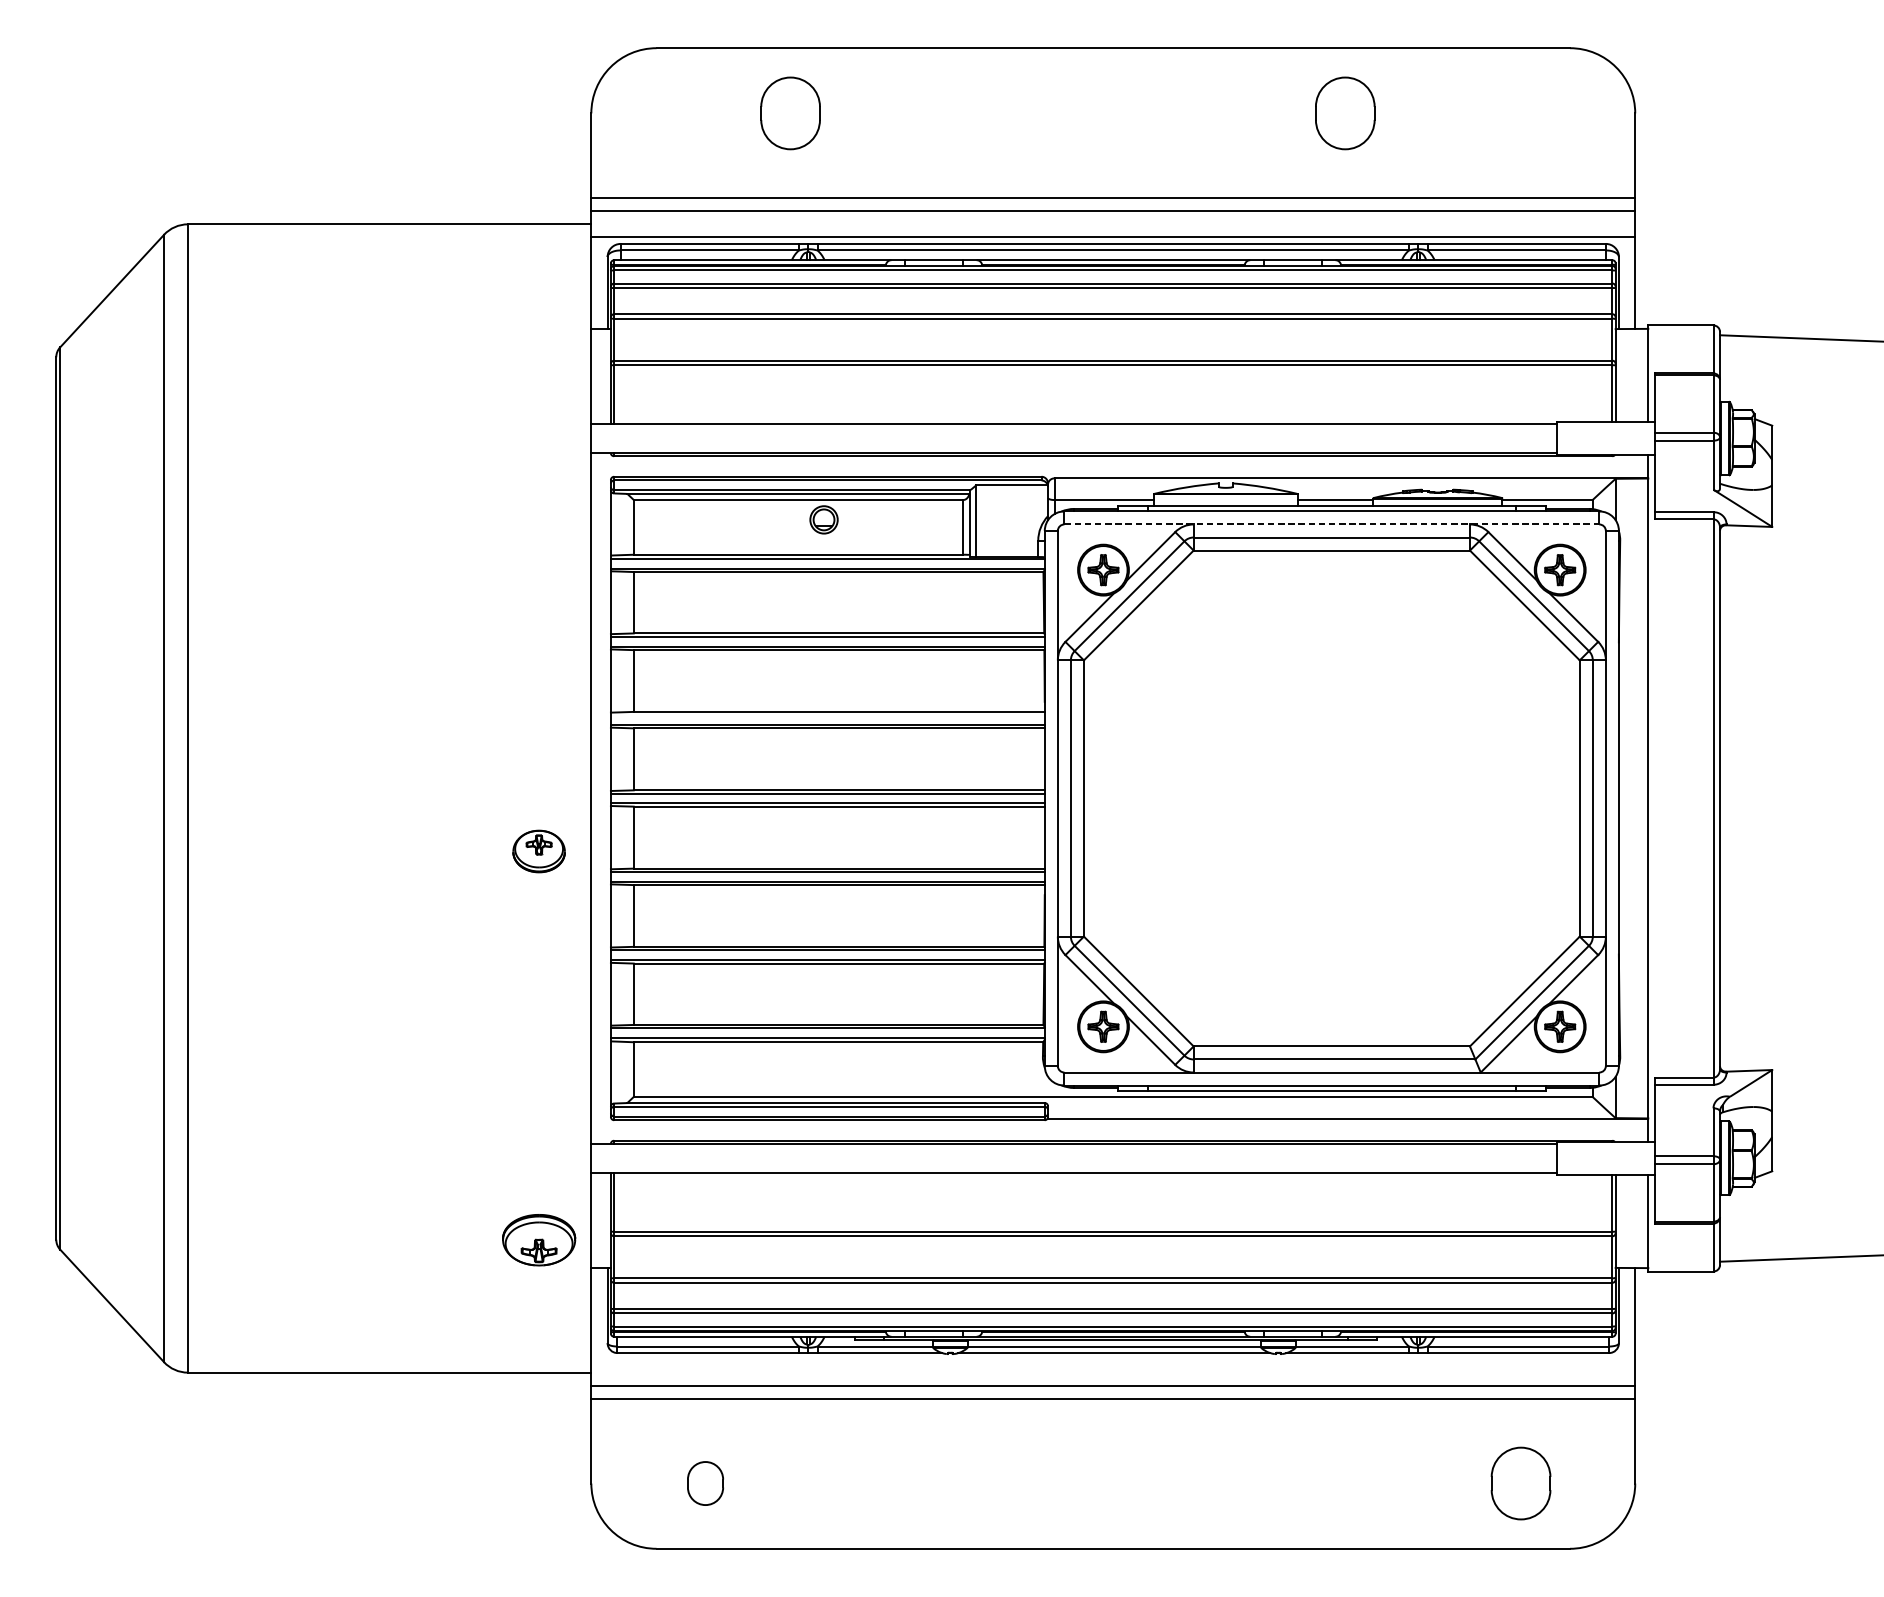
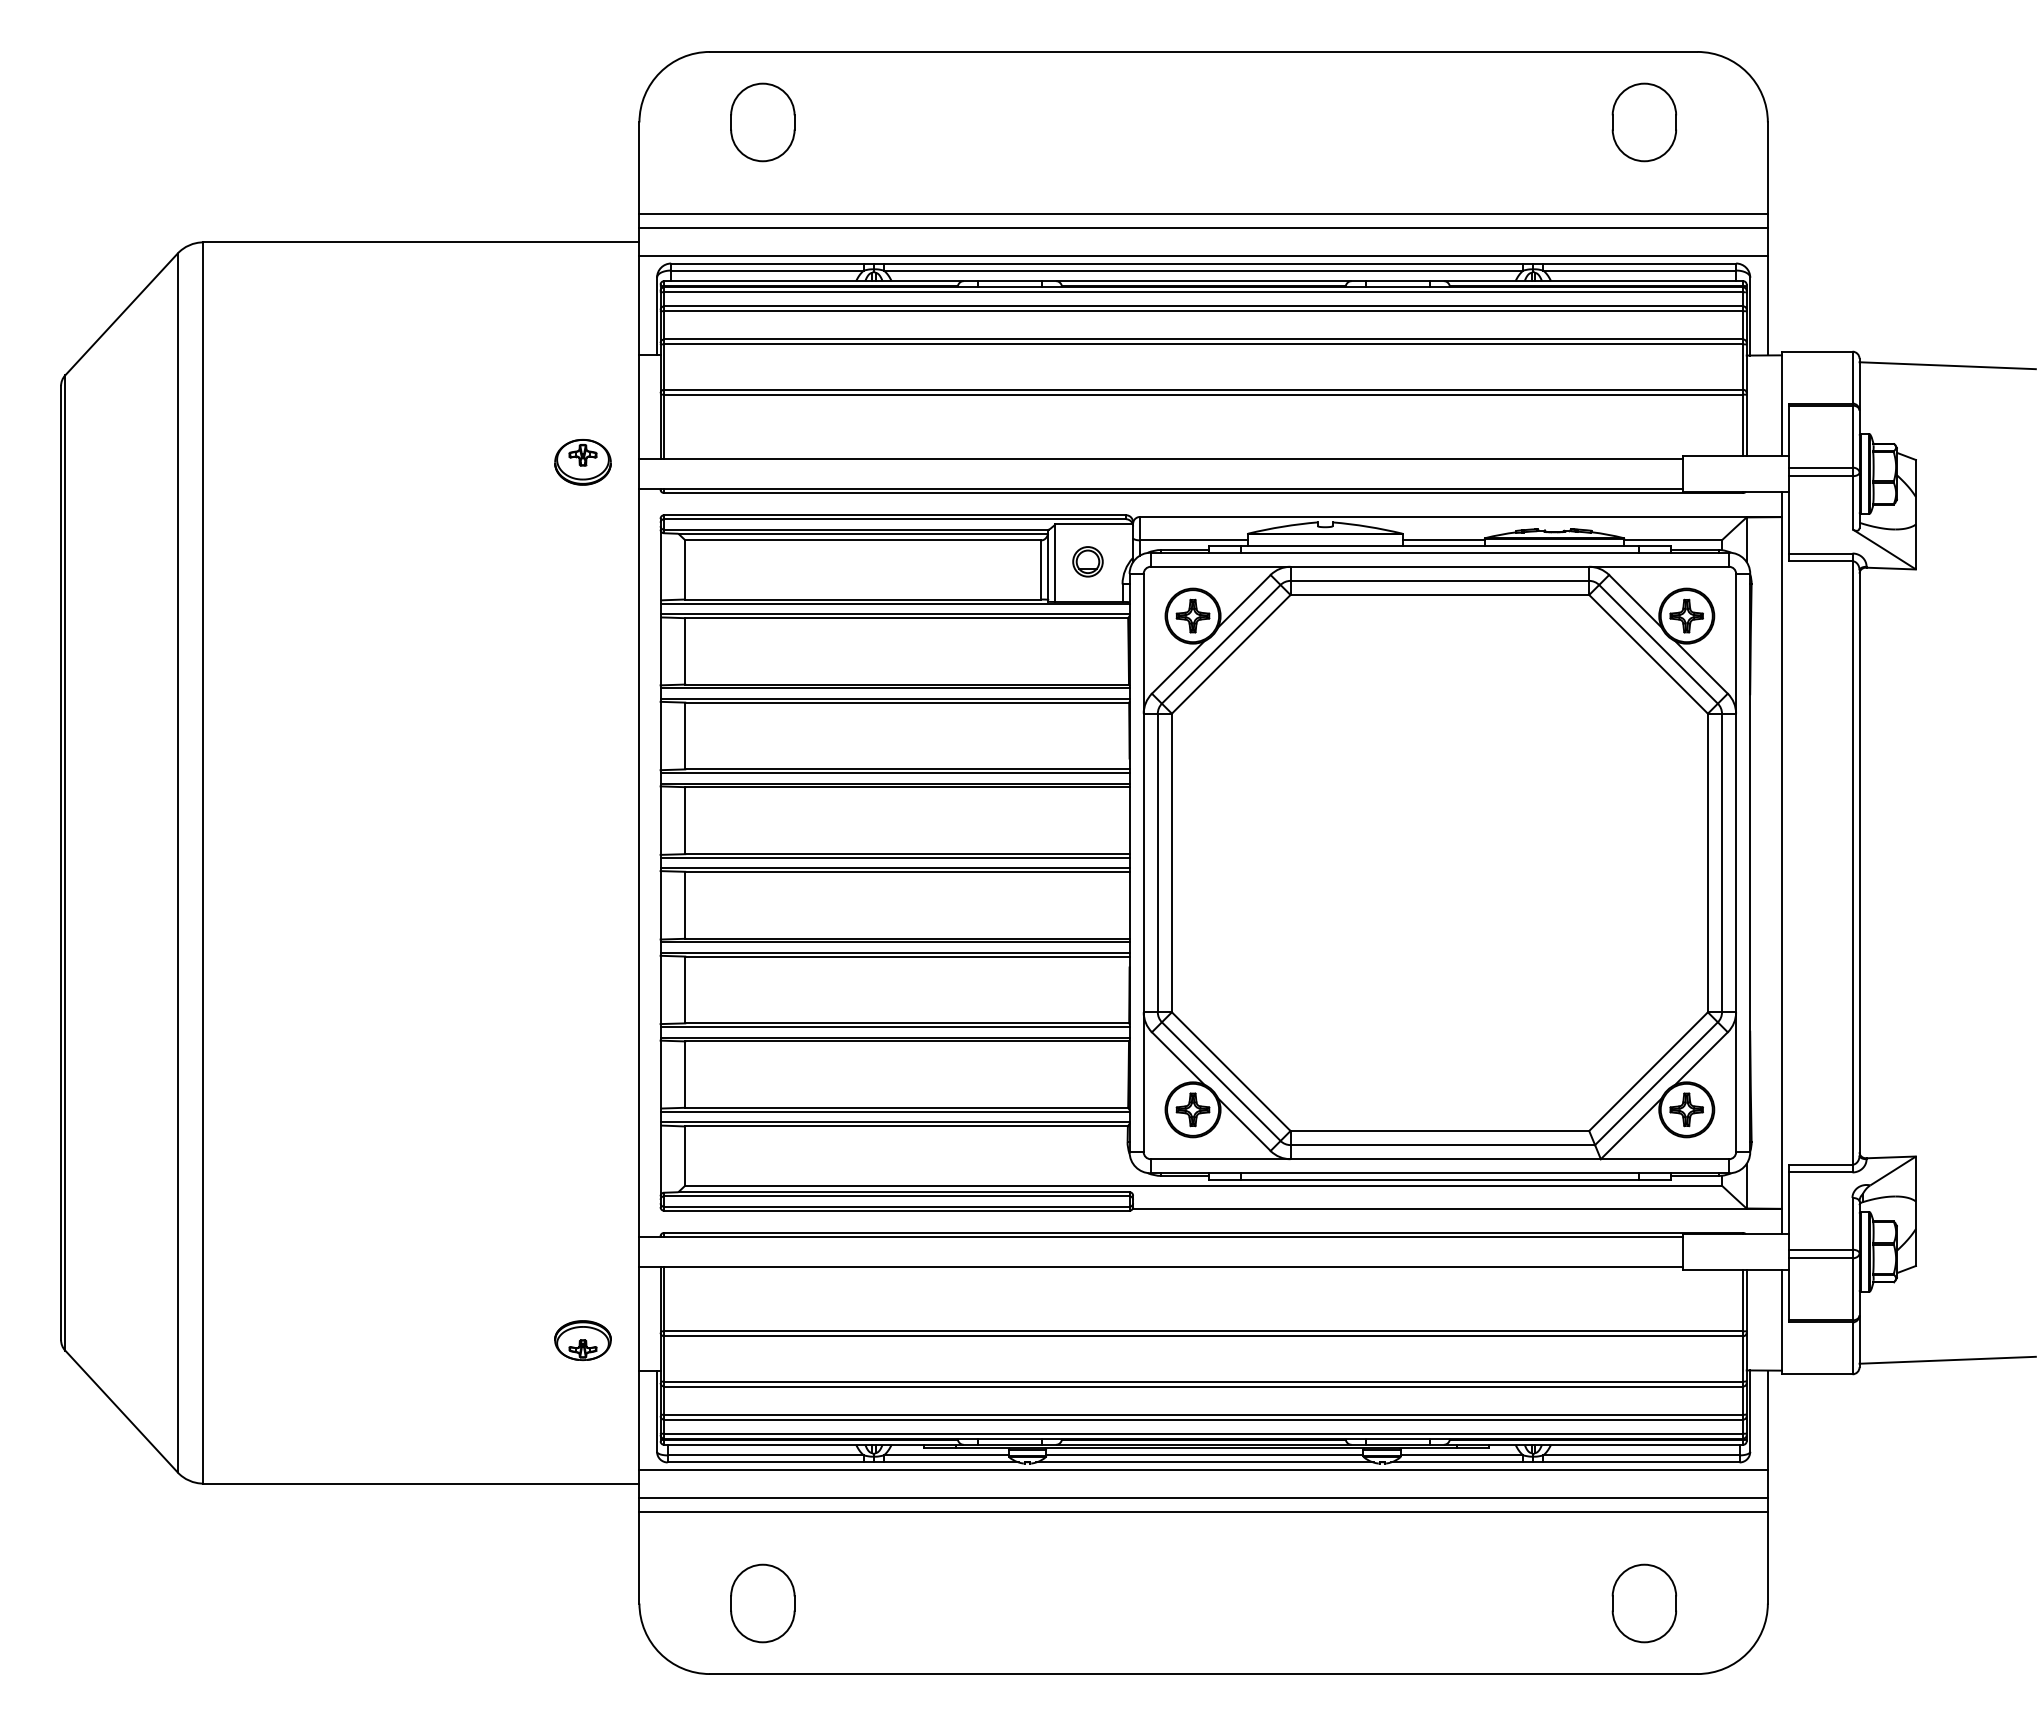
part: (790, 113) -> (762, 122), moved
part: (1345, 113) -> (1644, 122), moved
part: (823, 519) -> (1087, 561), moved
line: (1332, 524) -> (1440, 566), dashed -> solid
line: (827, 715) -> (894, 773), added
part: (538, 851) -> (582, 462), moved
part: (538, 1240) -> (582, 1340), size x0.71
line: (1113, 1359) -> (1203, 1469), added
part: (705, 1483) -> (762, 1603), size x1.67

